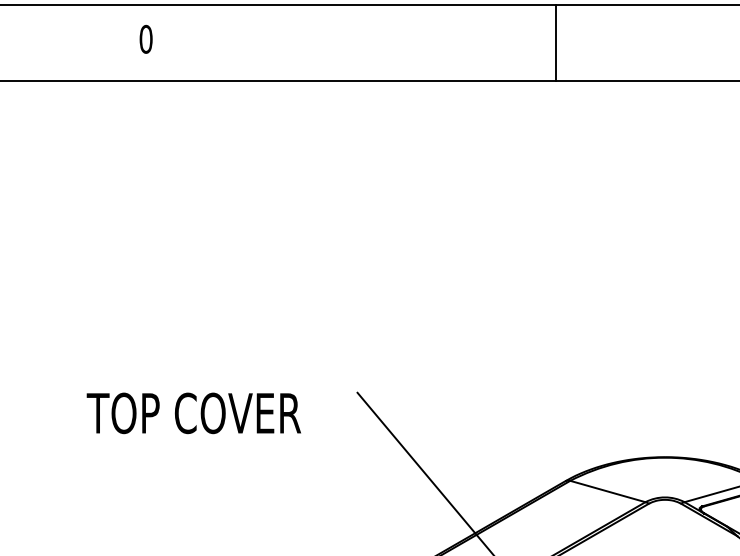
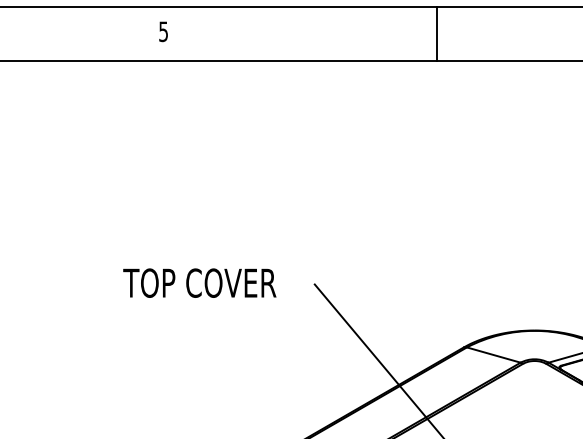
text: (145, 38) -> (163, 31), 0 -> 5
line: (555, 43) -> (437, 34), moved
text: (193, 412) -> (199, 282), moved

